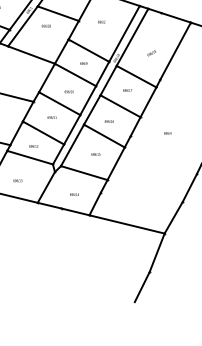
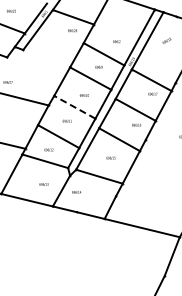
text: (101, 21) -> (116, 41), moved
text: (45, 25) -> (71, 30), moved
text: (151, 53) -> (166, 41), moved
line: (31, 54) -> (46, 58), removed
text: (127, 90) -> (152, 94), moved
line: (59, 103) -> (74, 107), solid -> dashed
text: (108, 121) -> (135, 125), moved
text: (17, 180) -> (43, 184), moved
text: (74, 194) -> (76, 192), moved

